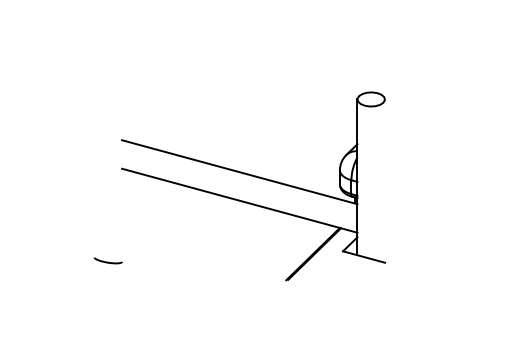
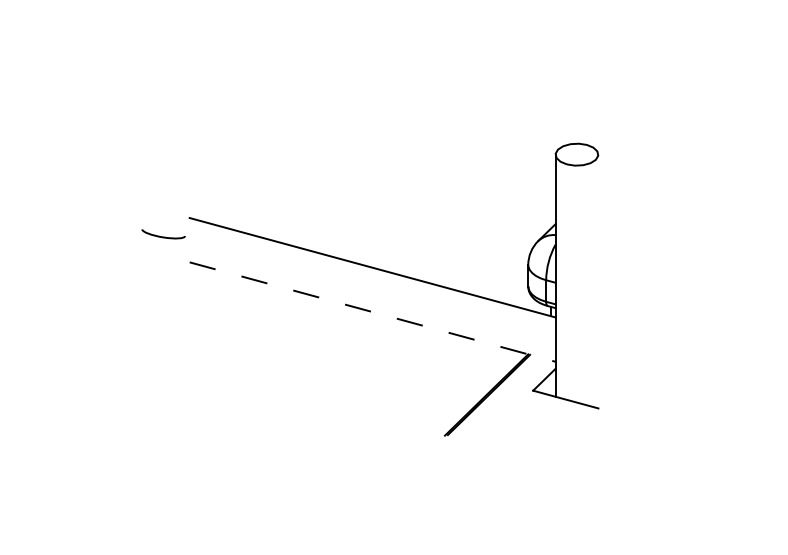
line: (239, 200) -> (372, 311), solid -> dashed
curve: (107, 261) -> (162, 235), moved

